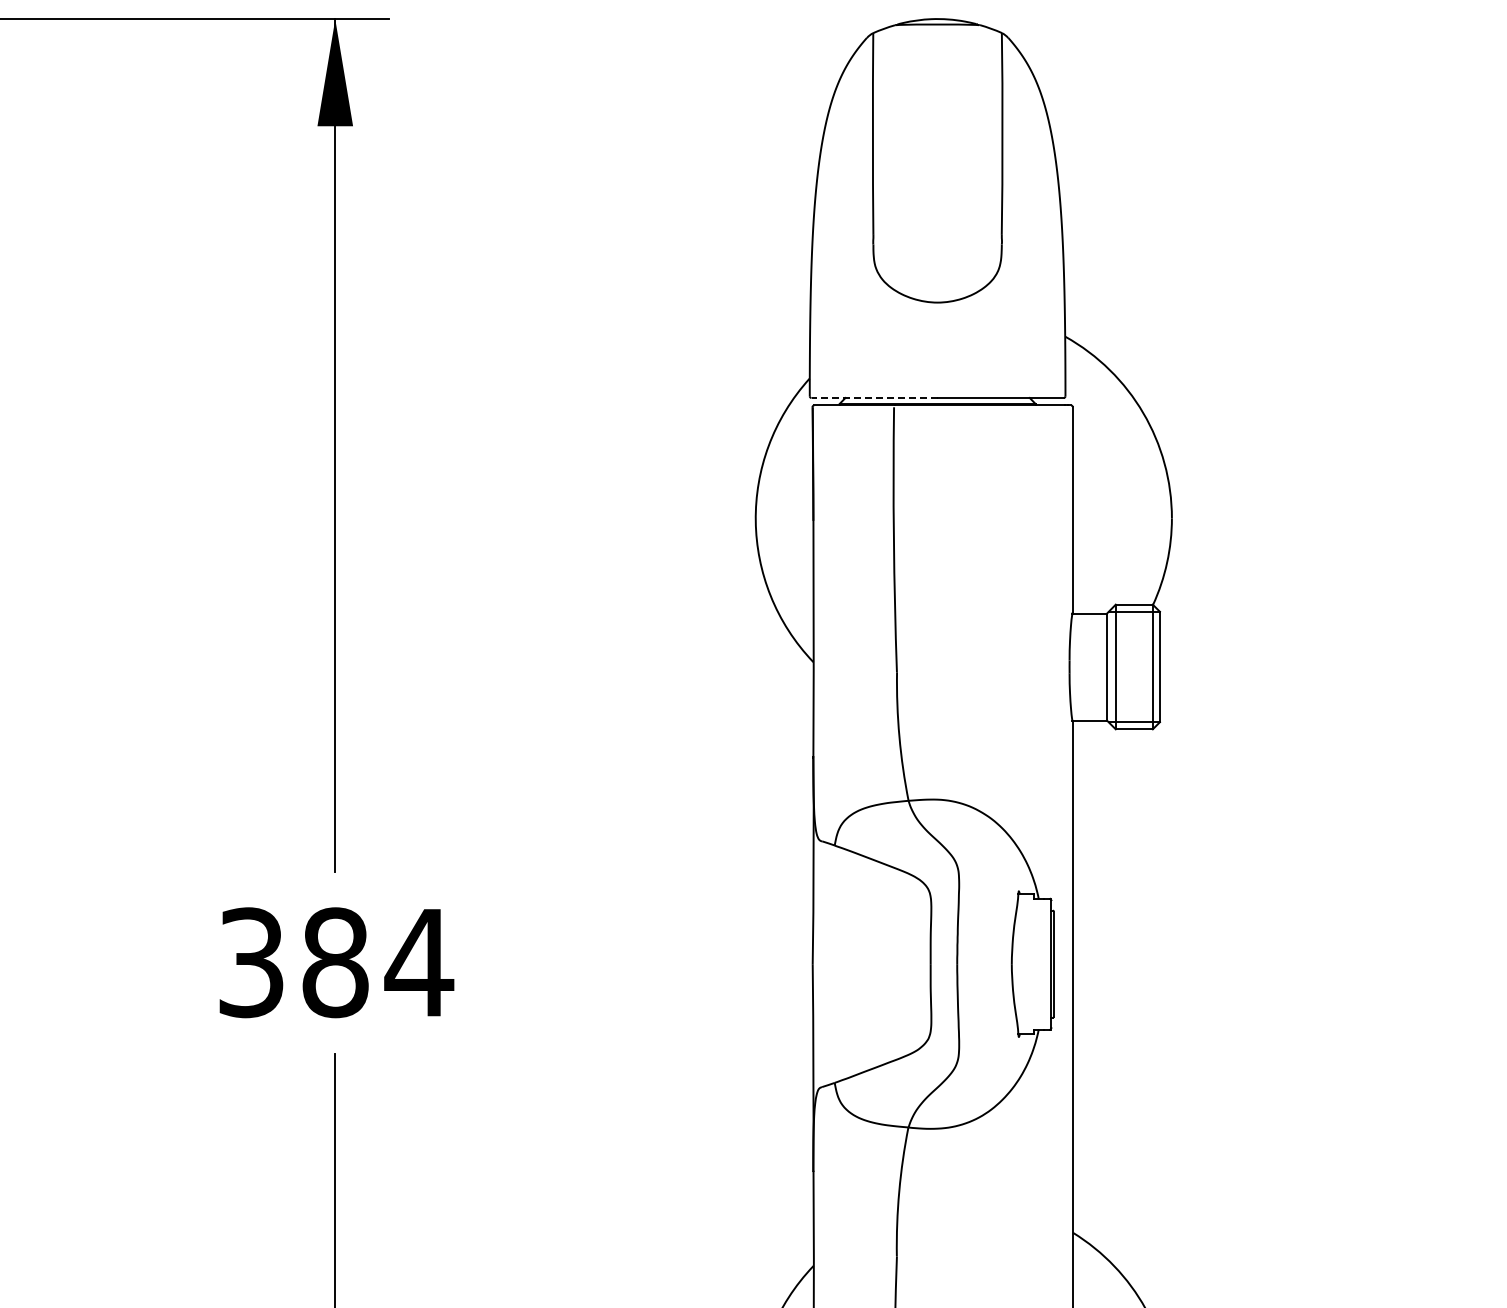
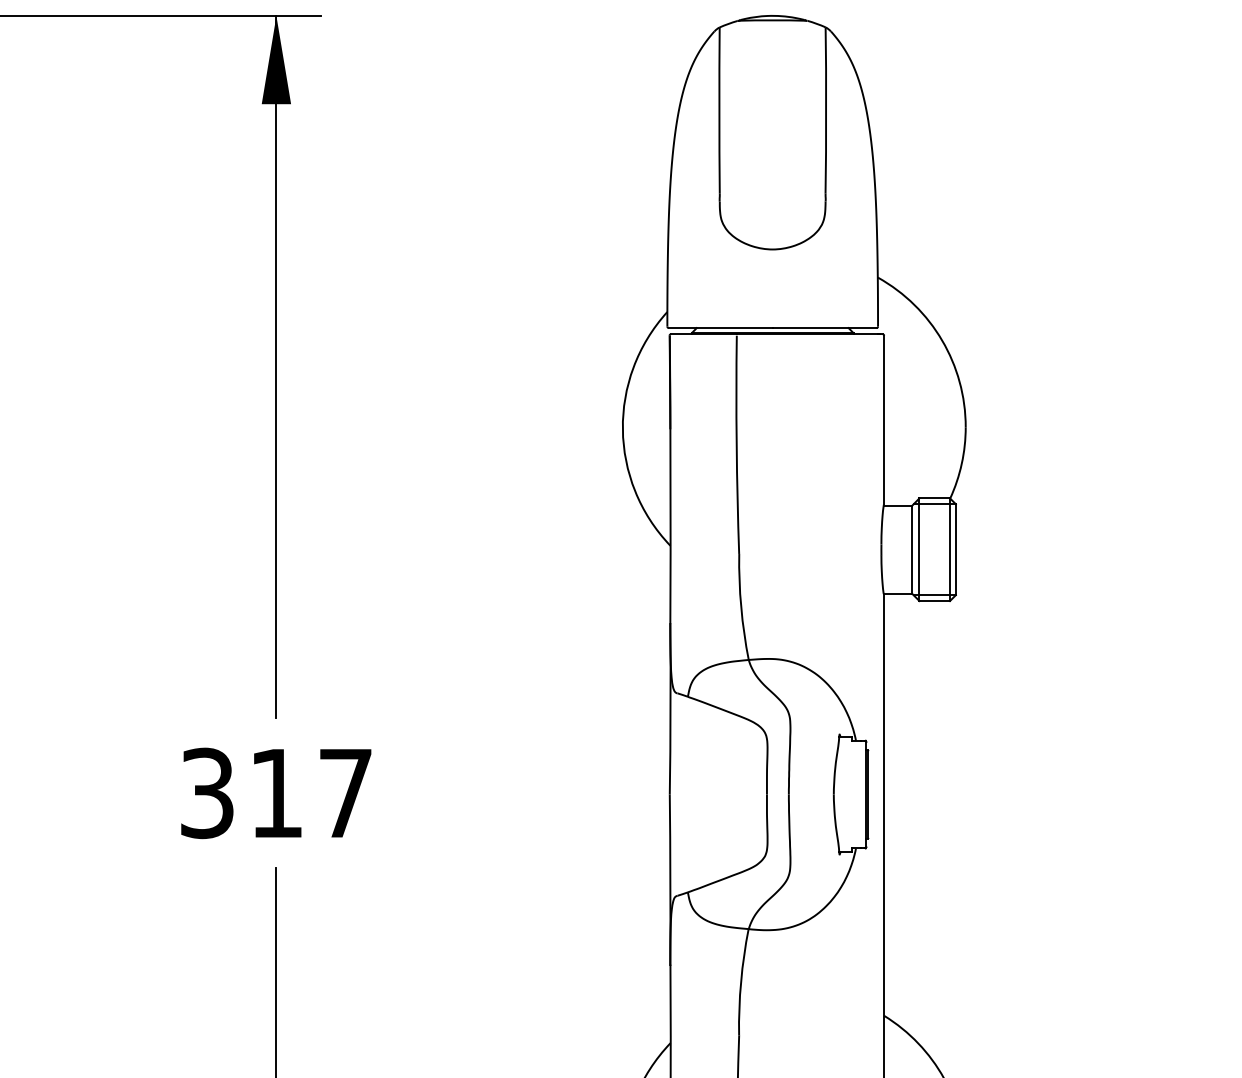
line: (874, 398) -> (720, 328), dashed -> solid
text: (378, 962) -> (312, 793), 384 -> 317

